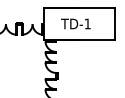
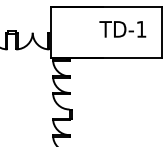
text: (75, 23) -> (122, 28), moved

